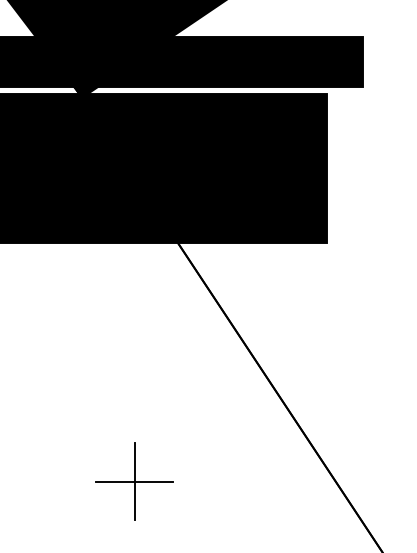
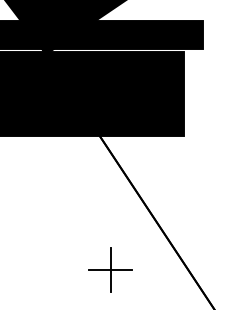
part: (134, 480) -> (110, 269), moved

